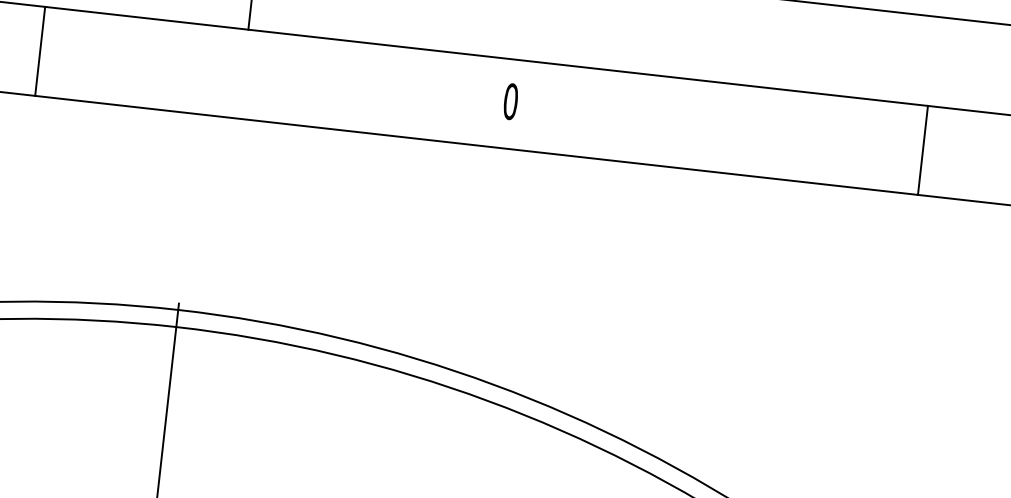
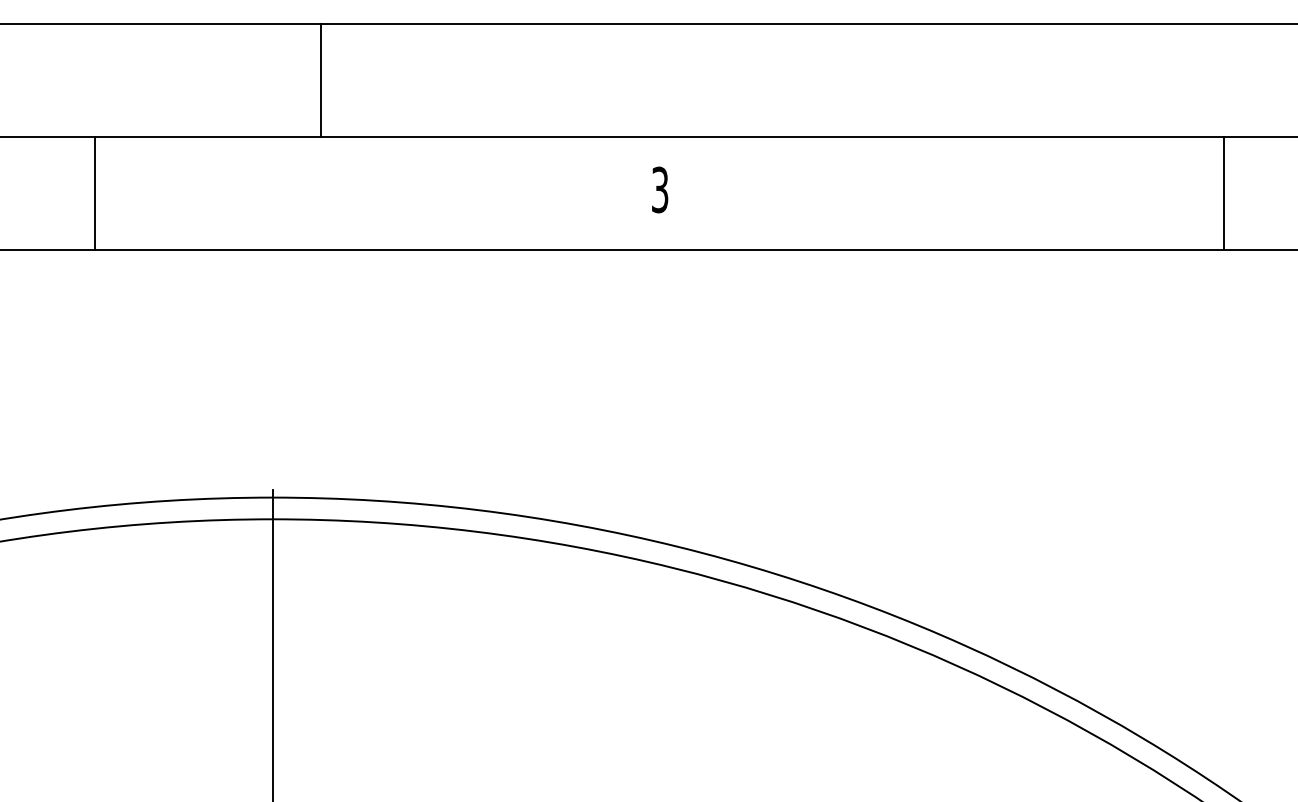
line: (40, 50) -> (95, 192), moved
text: (510, 101) -> (659, 189), 0 -> 3
line: (923, 149) -> (1224, 192), moved

